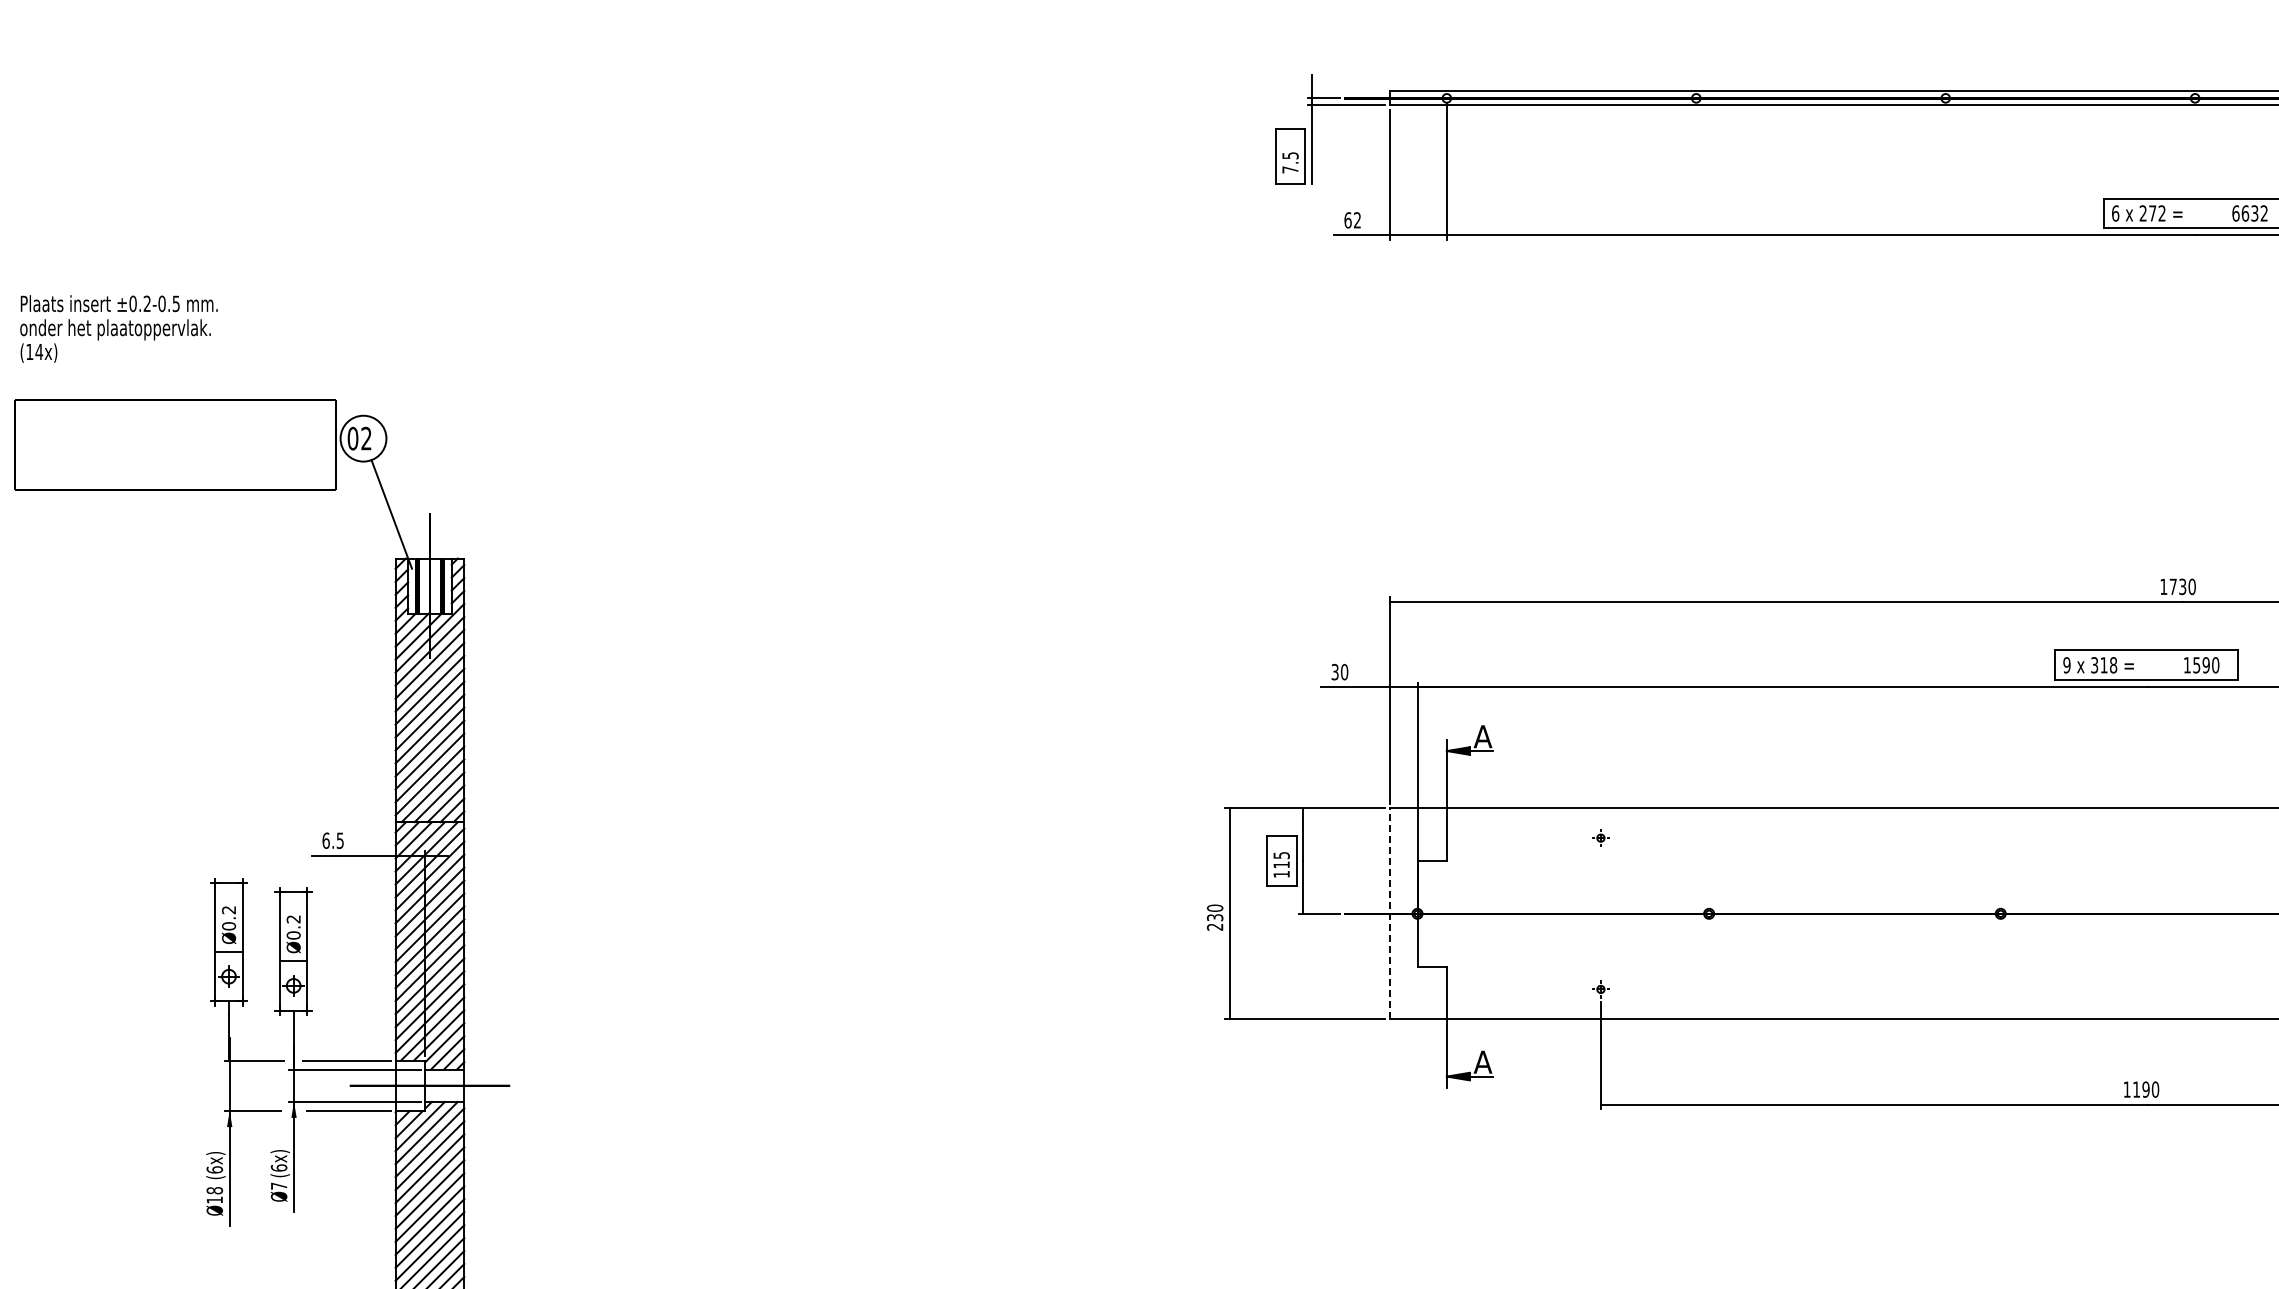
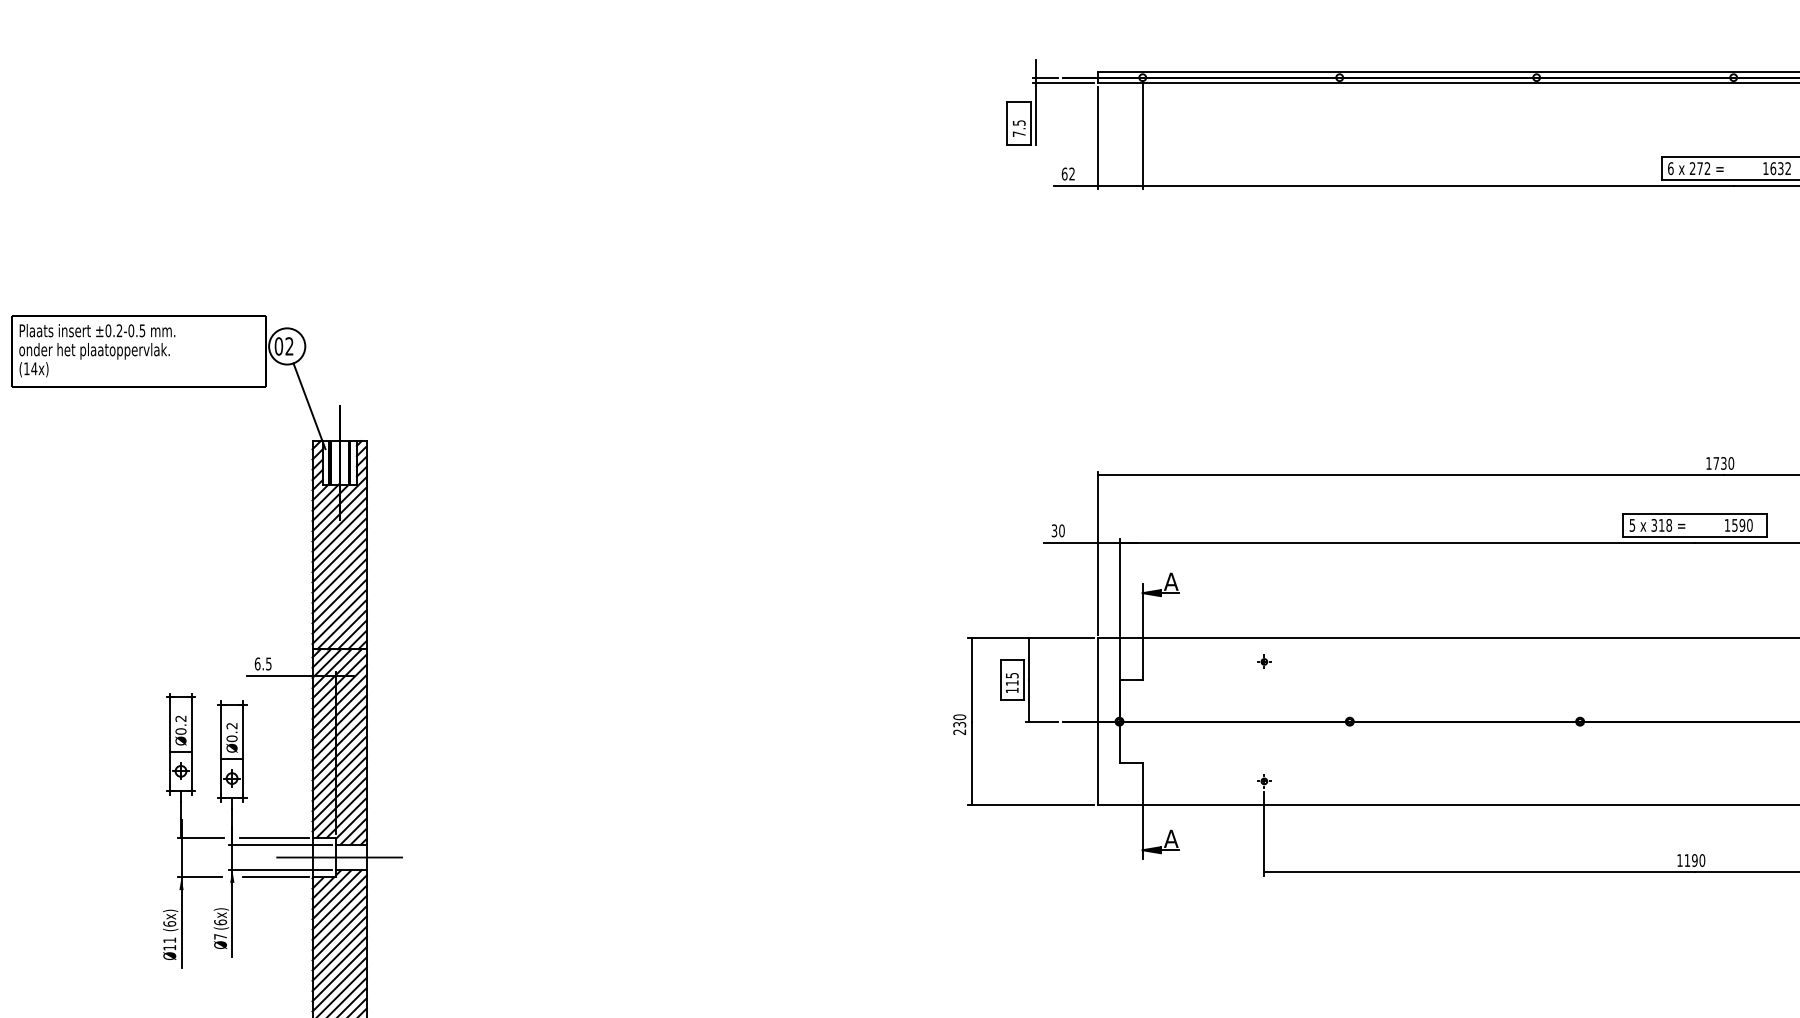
text: (2235, 213) -> (1765, 168), 6632 -> 1632
text: (118, 328) -> (96, 350), moved
text: (2066, 665) -> (1632, 525), 9 -> 5
line: (1390, 913) -> (1098, 721), dashed -> solid
text: (214, 1190) -> (169, 940), Ø18 -> Ø11

